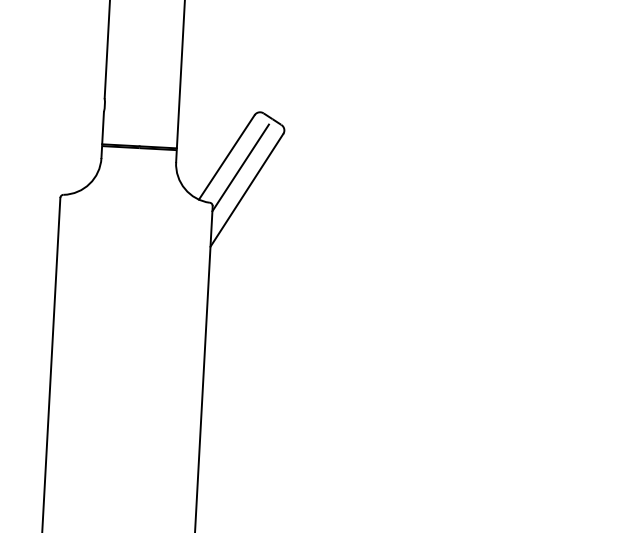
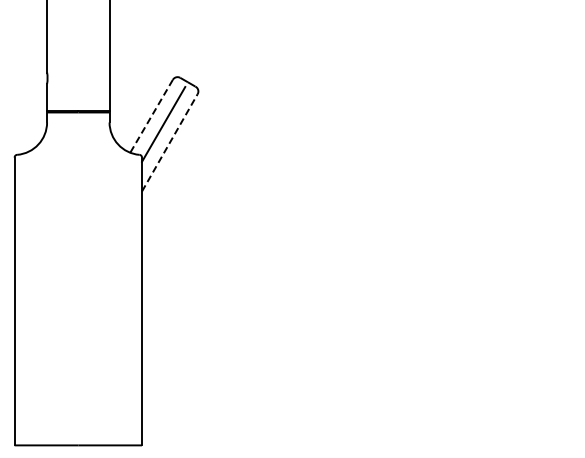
line: (226, 157) -> (151, 116), solid -> dashed
line: (247, 189) -> (170, 142), solid -> dashed

